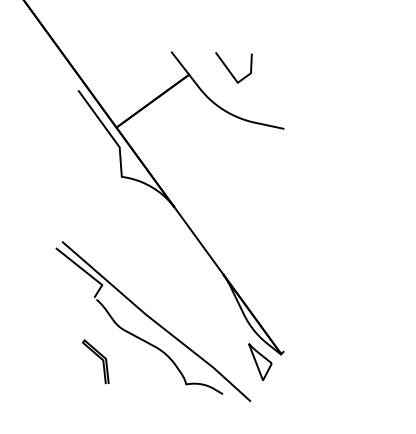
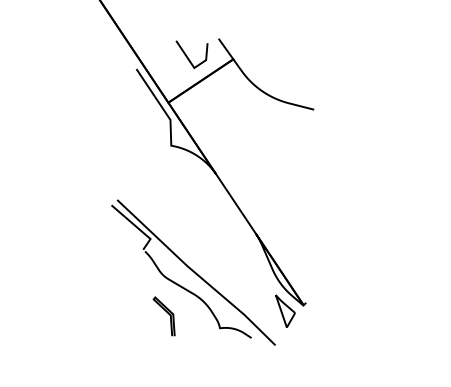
line: (229, 68) -> (187, 55), moved
curve: (98, 357) -> (166, 312), moved

